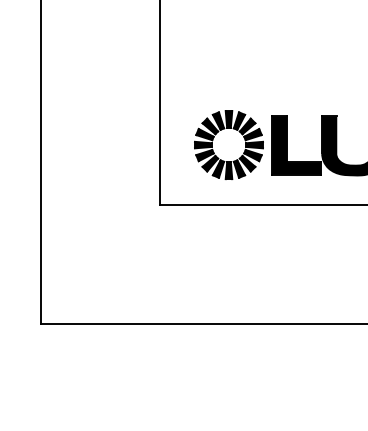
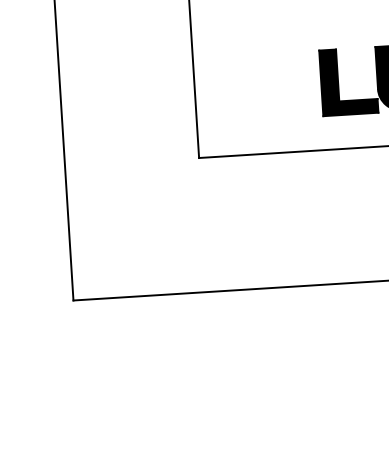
part: (228, 144) -> (271, 85), removed

